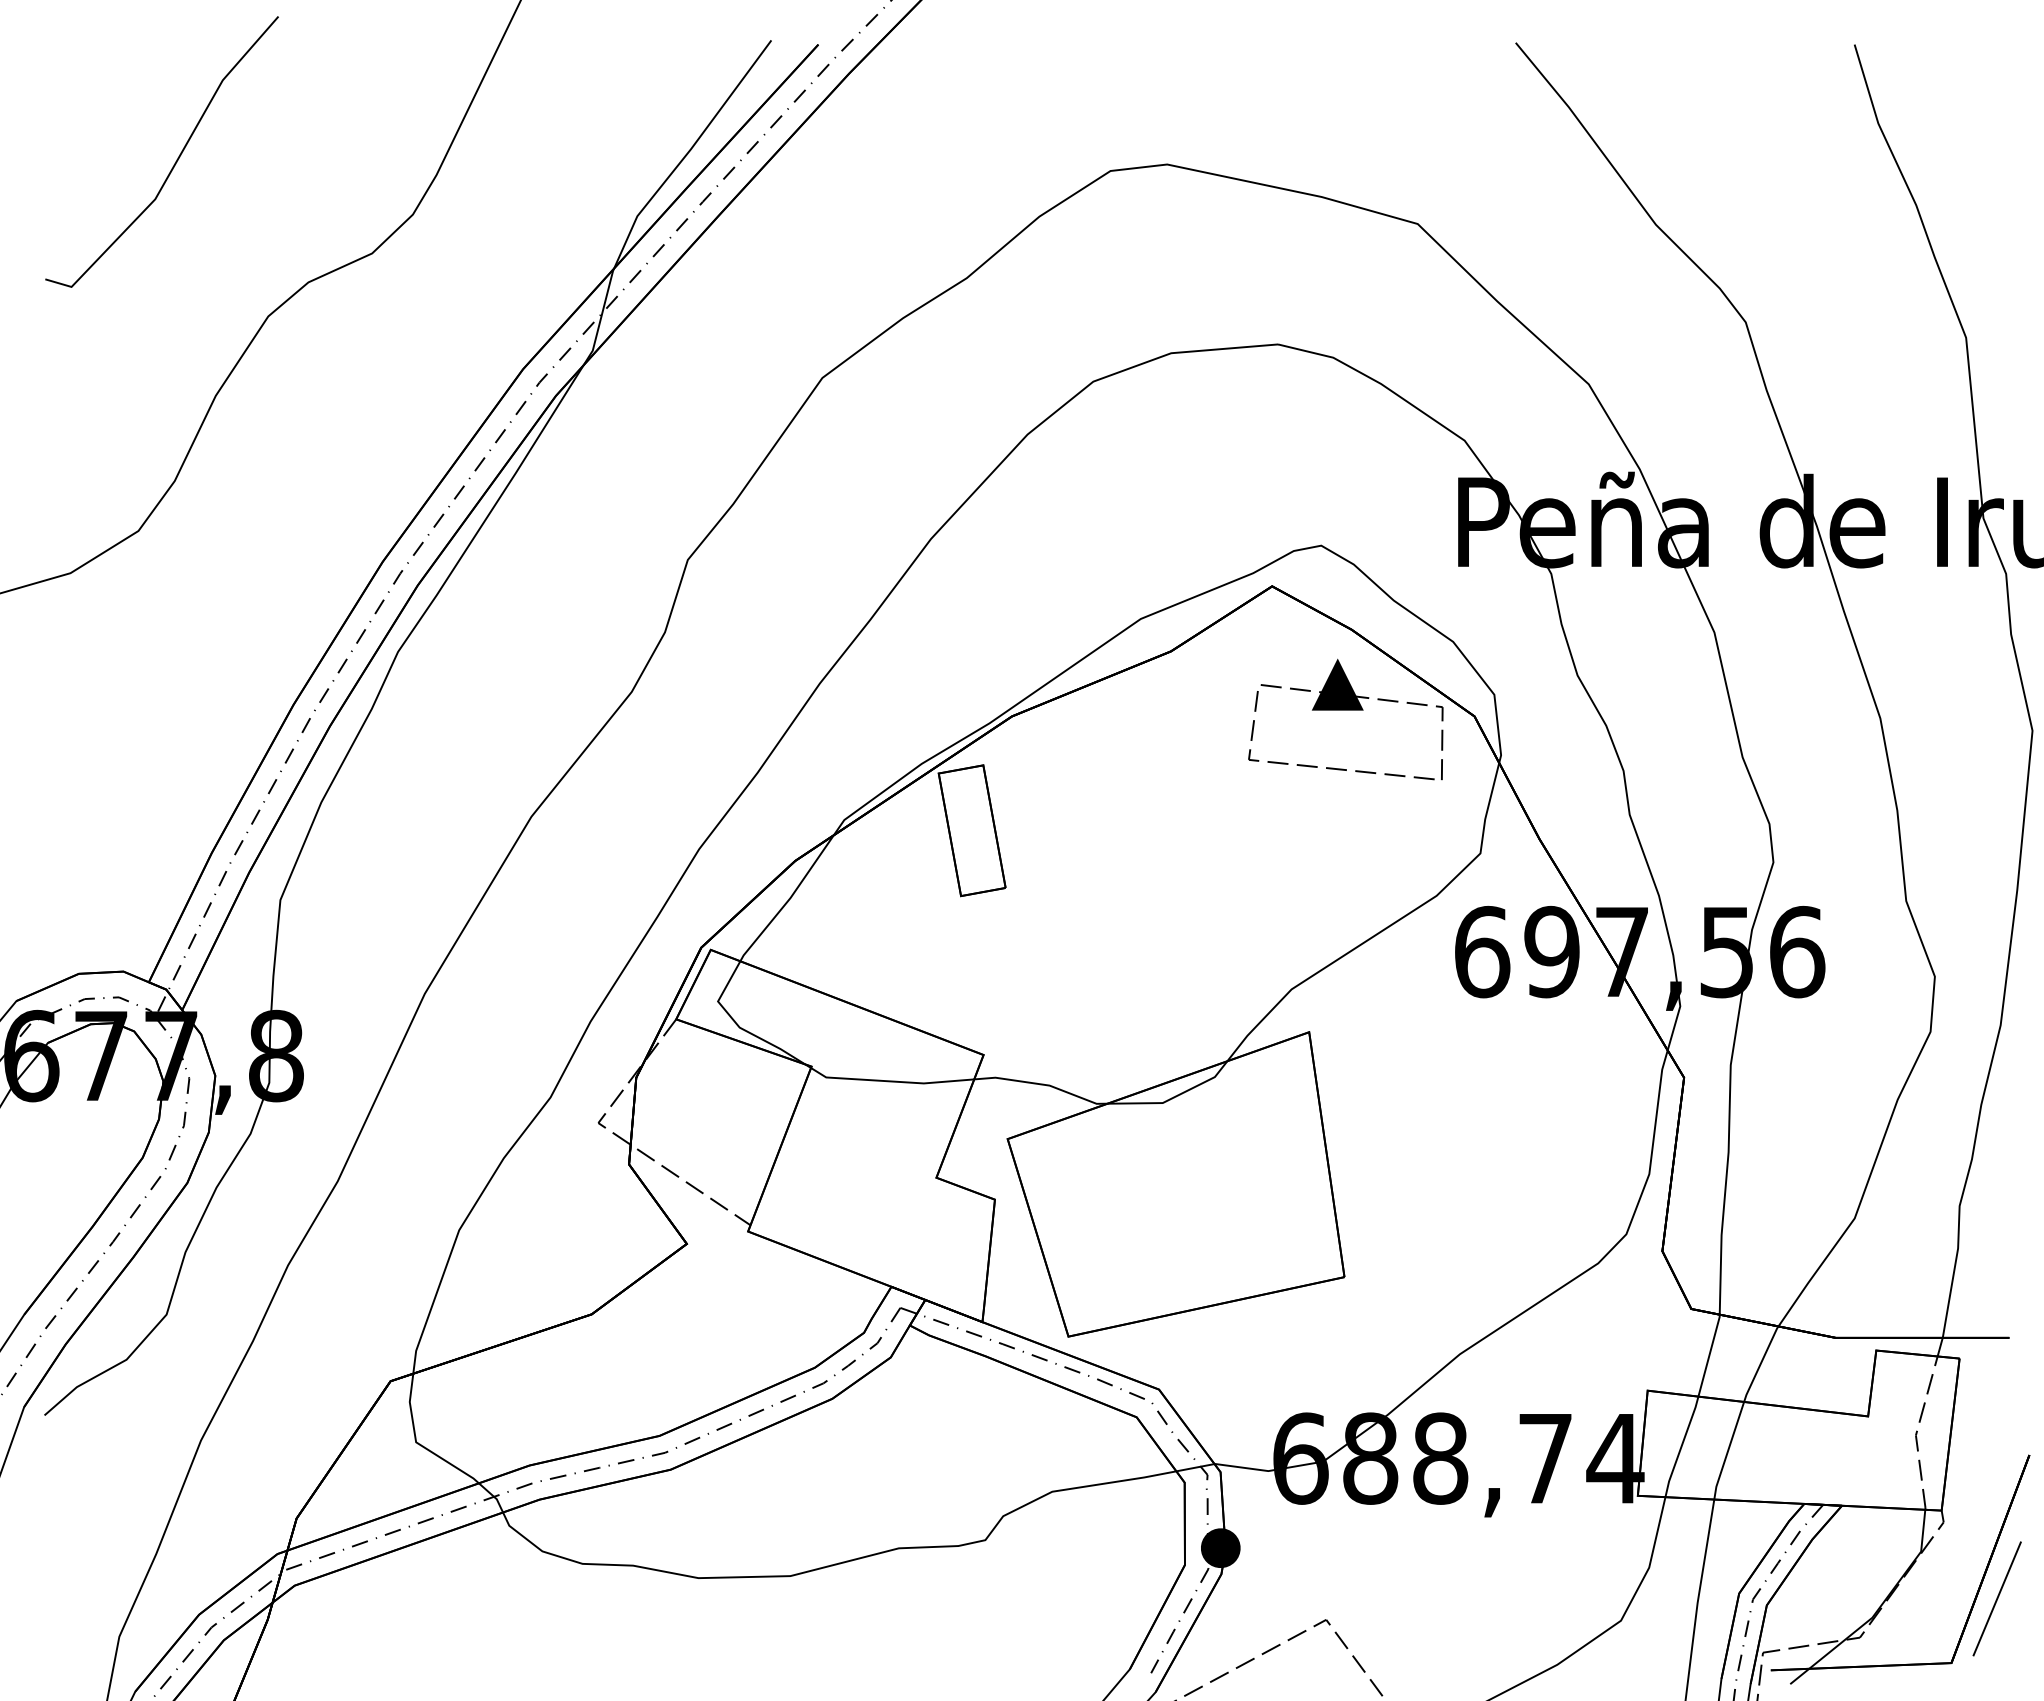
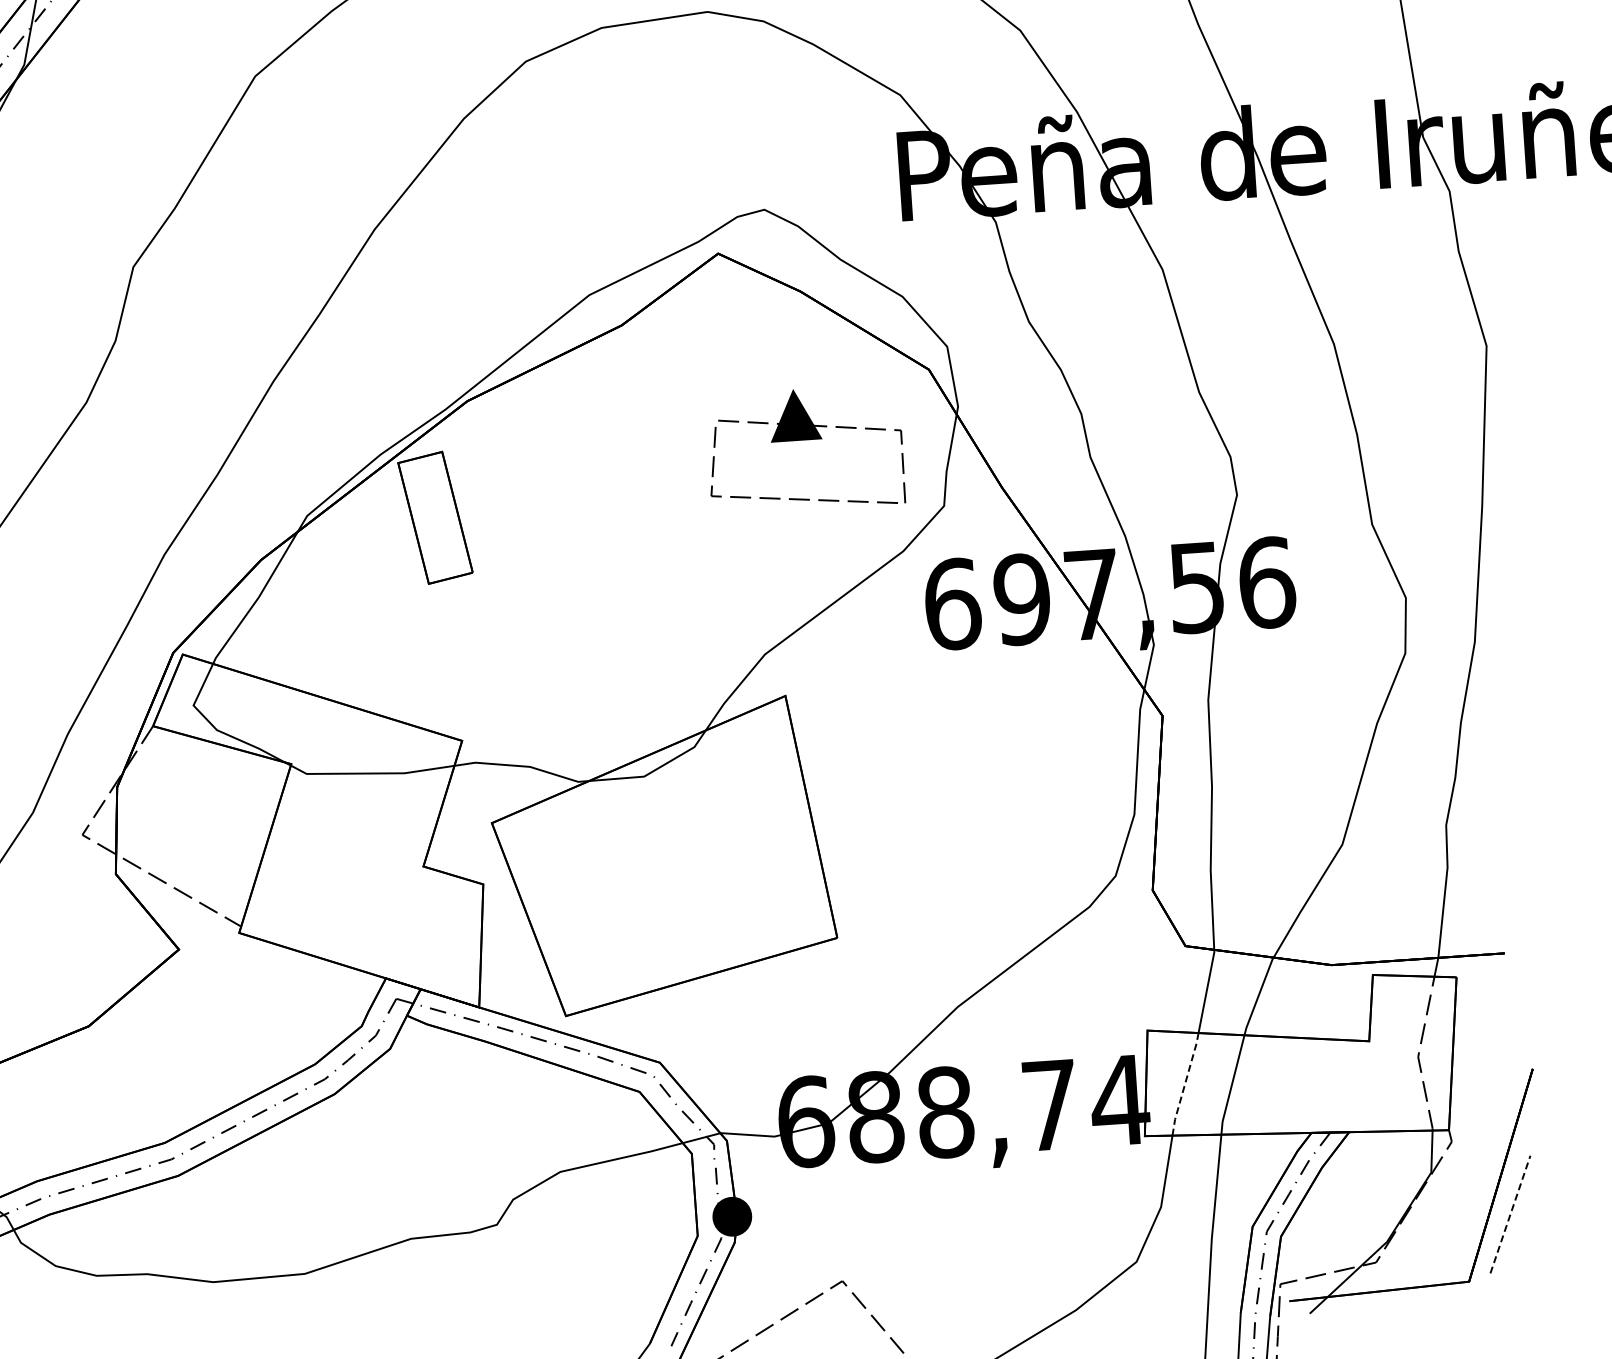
part: (1345, 710) -> (804, 440), moved
line: (1681, 1446) -> (1185, 1083), solid -> dashed
line: (1997, 1598) -> (1510, 1214), solid -> dashed

